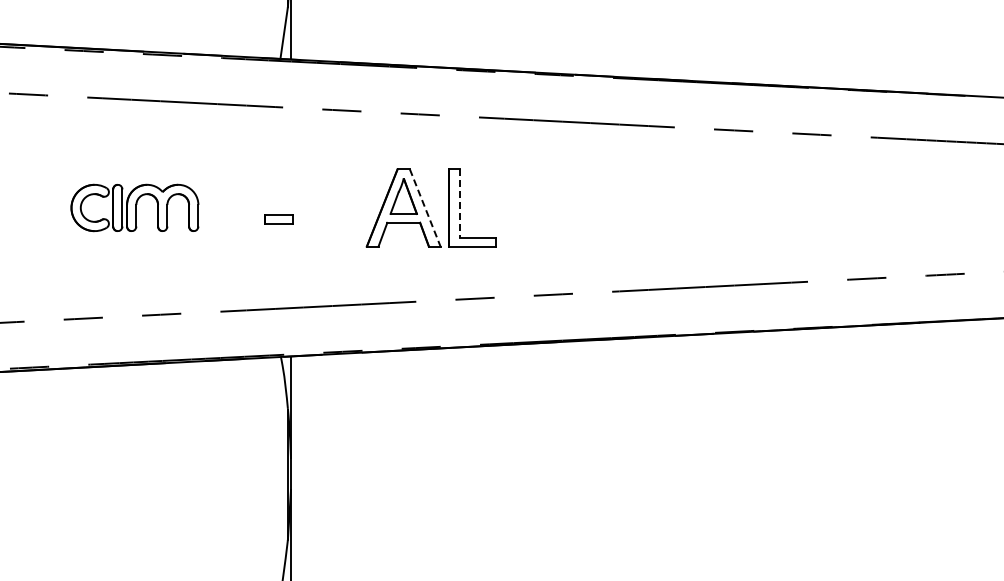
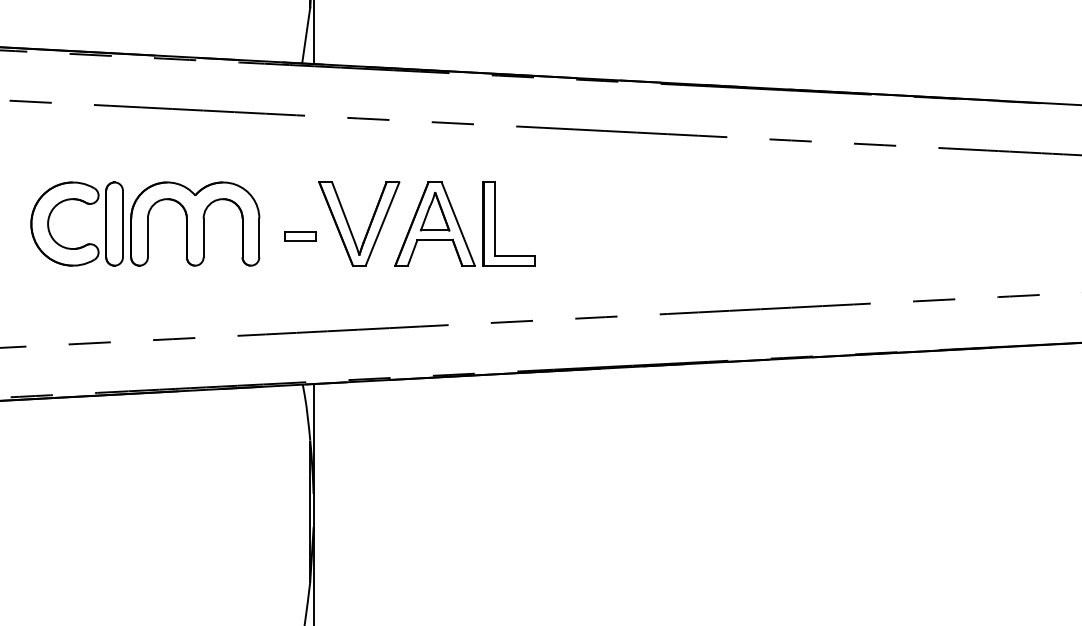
line: (459, 204) -> (495, 220), dashed -> solid
part: (134, 207) -> (144, 223), size x1.67
line: (425, 208) -> (458, 224), dashed -> solid
part: (325, 211) -> (350, 227), added

